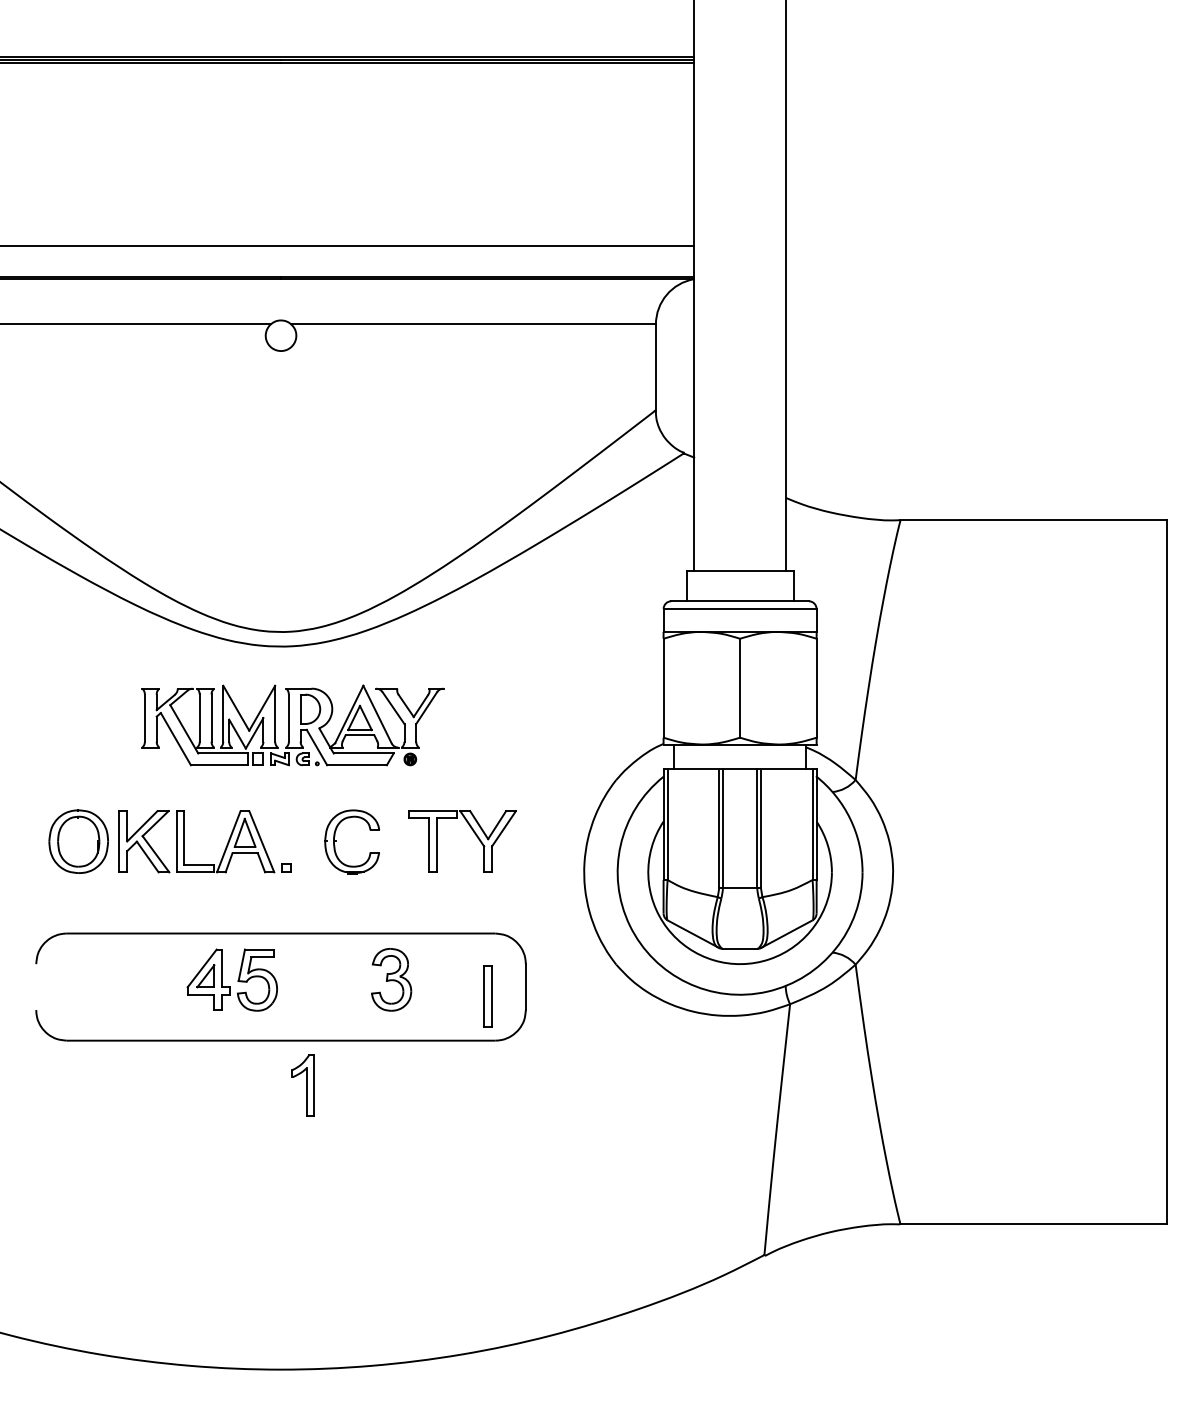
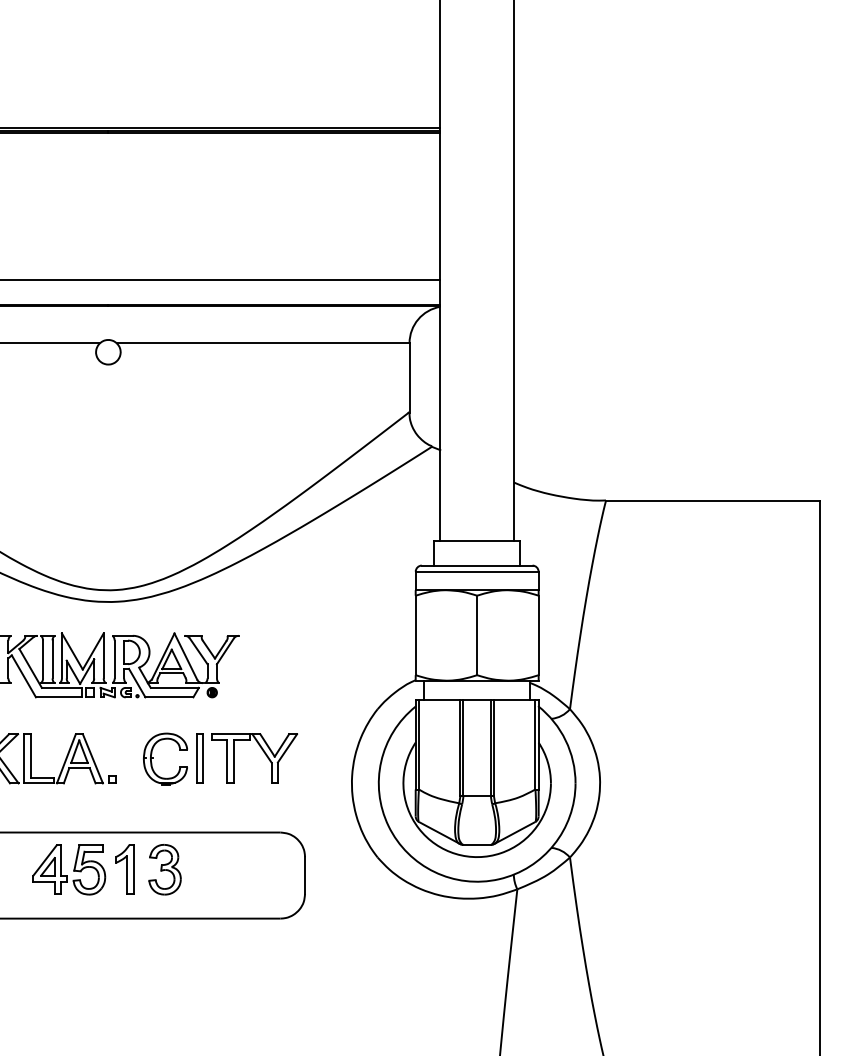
part: (391, 979) -> (164, 869), moved
part: (487, 996) -> (199, 758), moved
part: (302, 1085) -> (124, 869), moved

